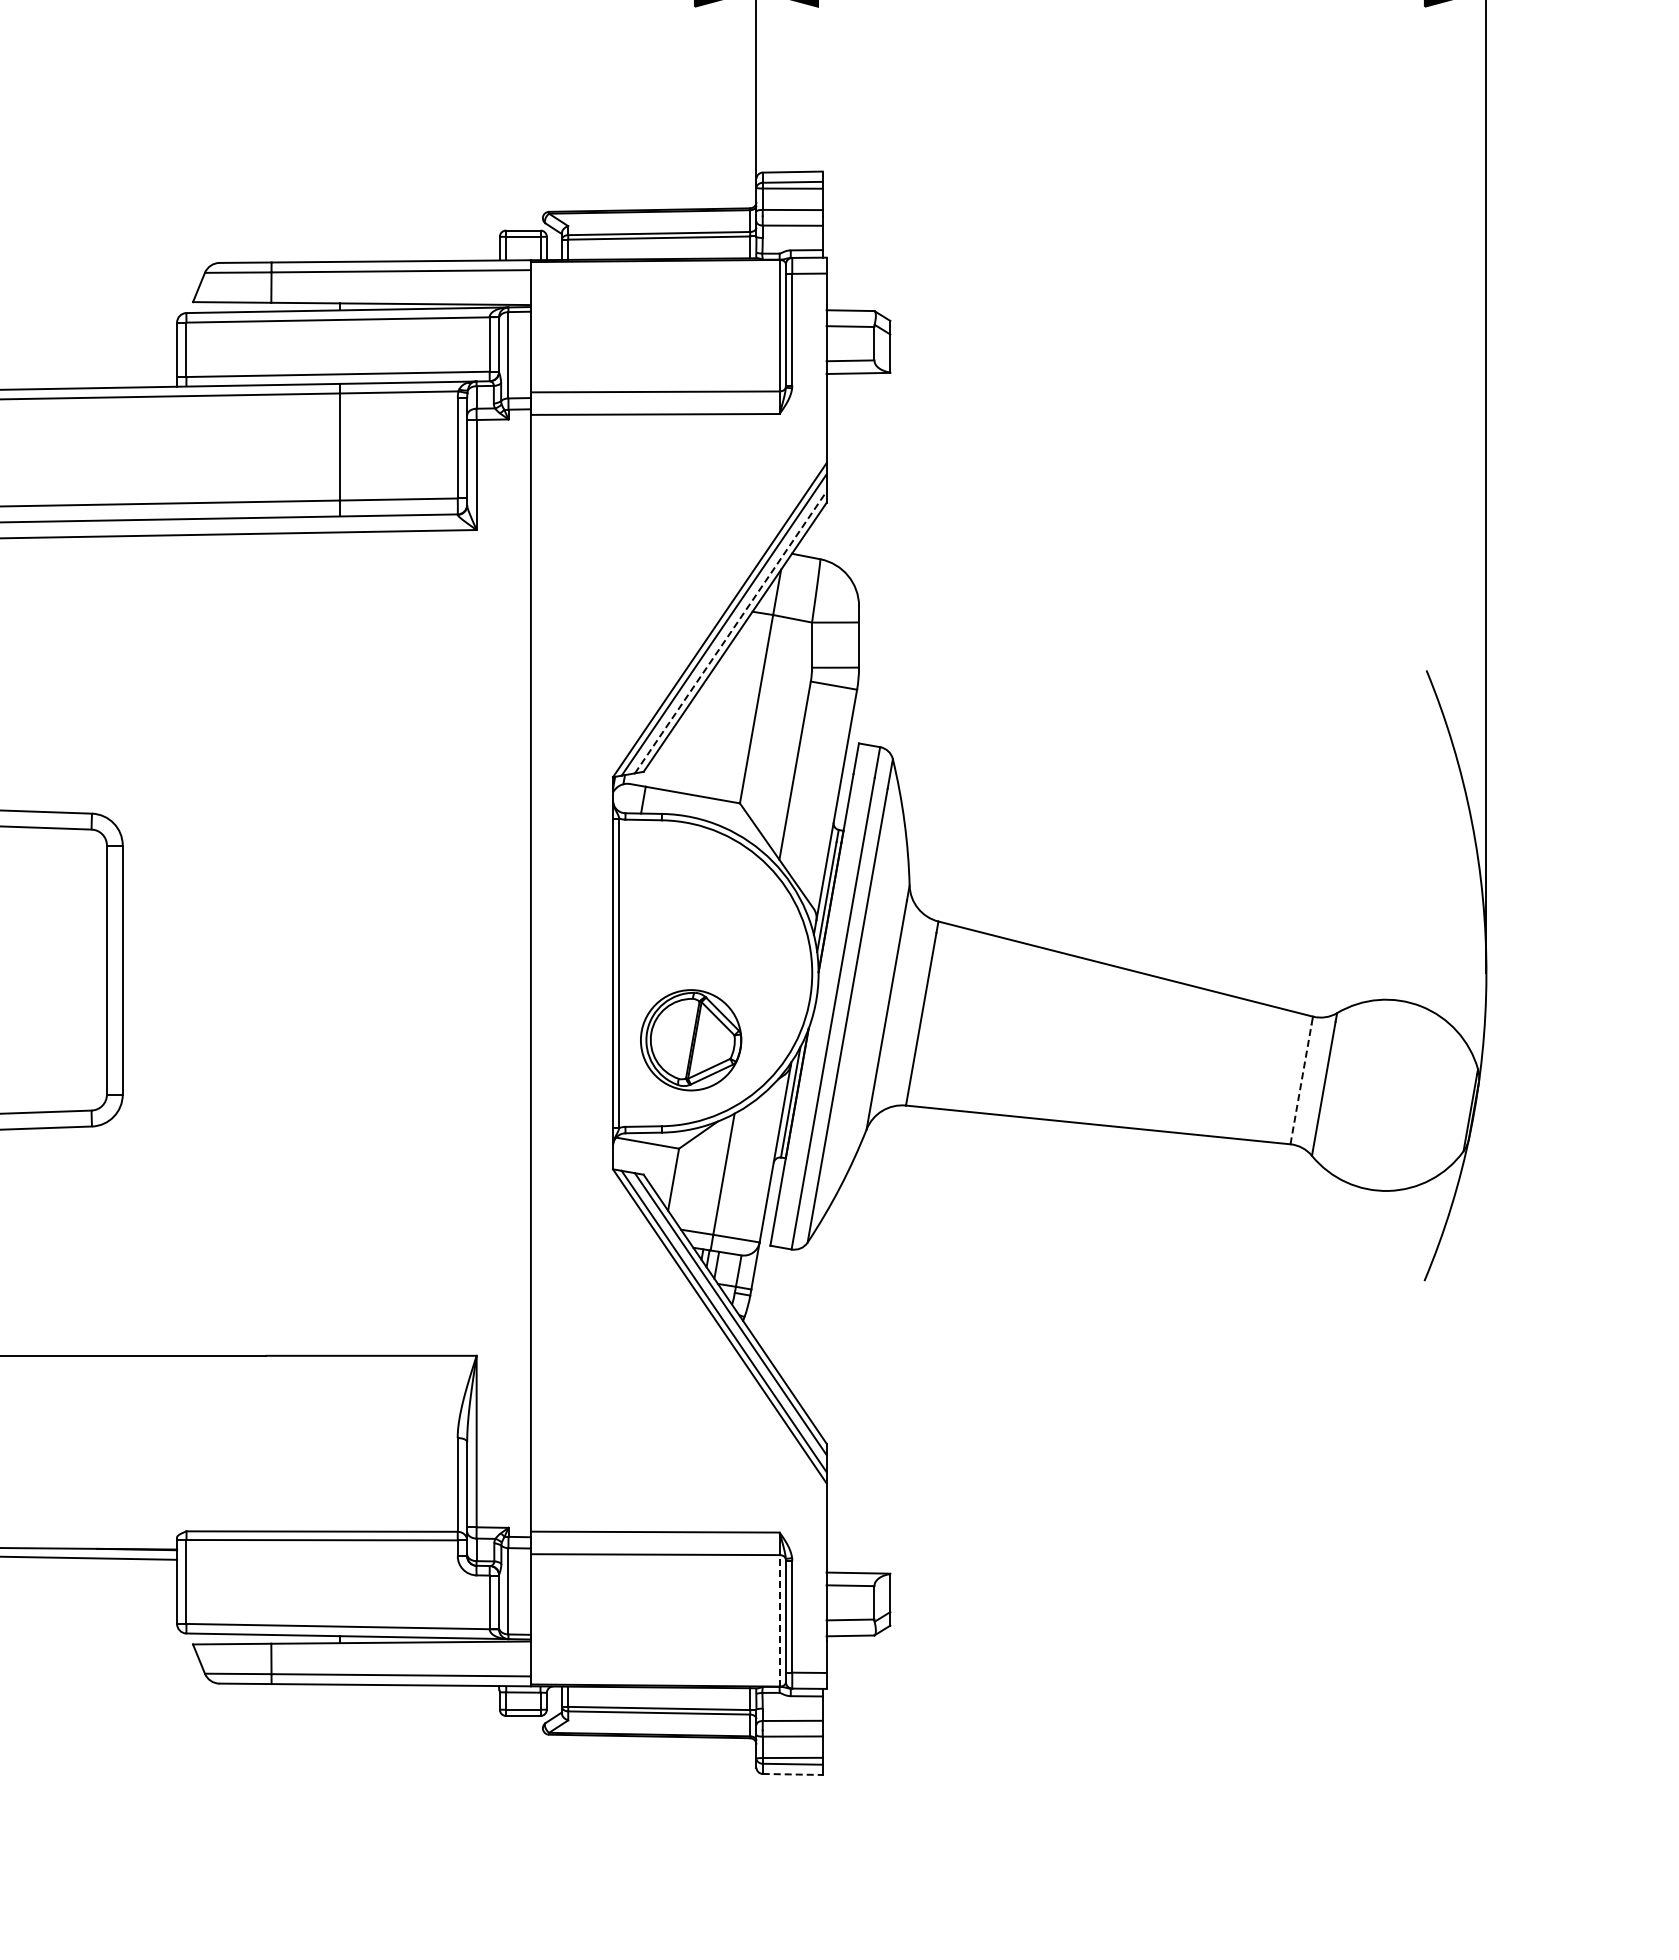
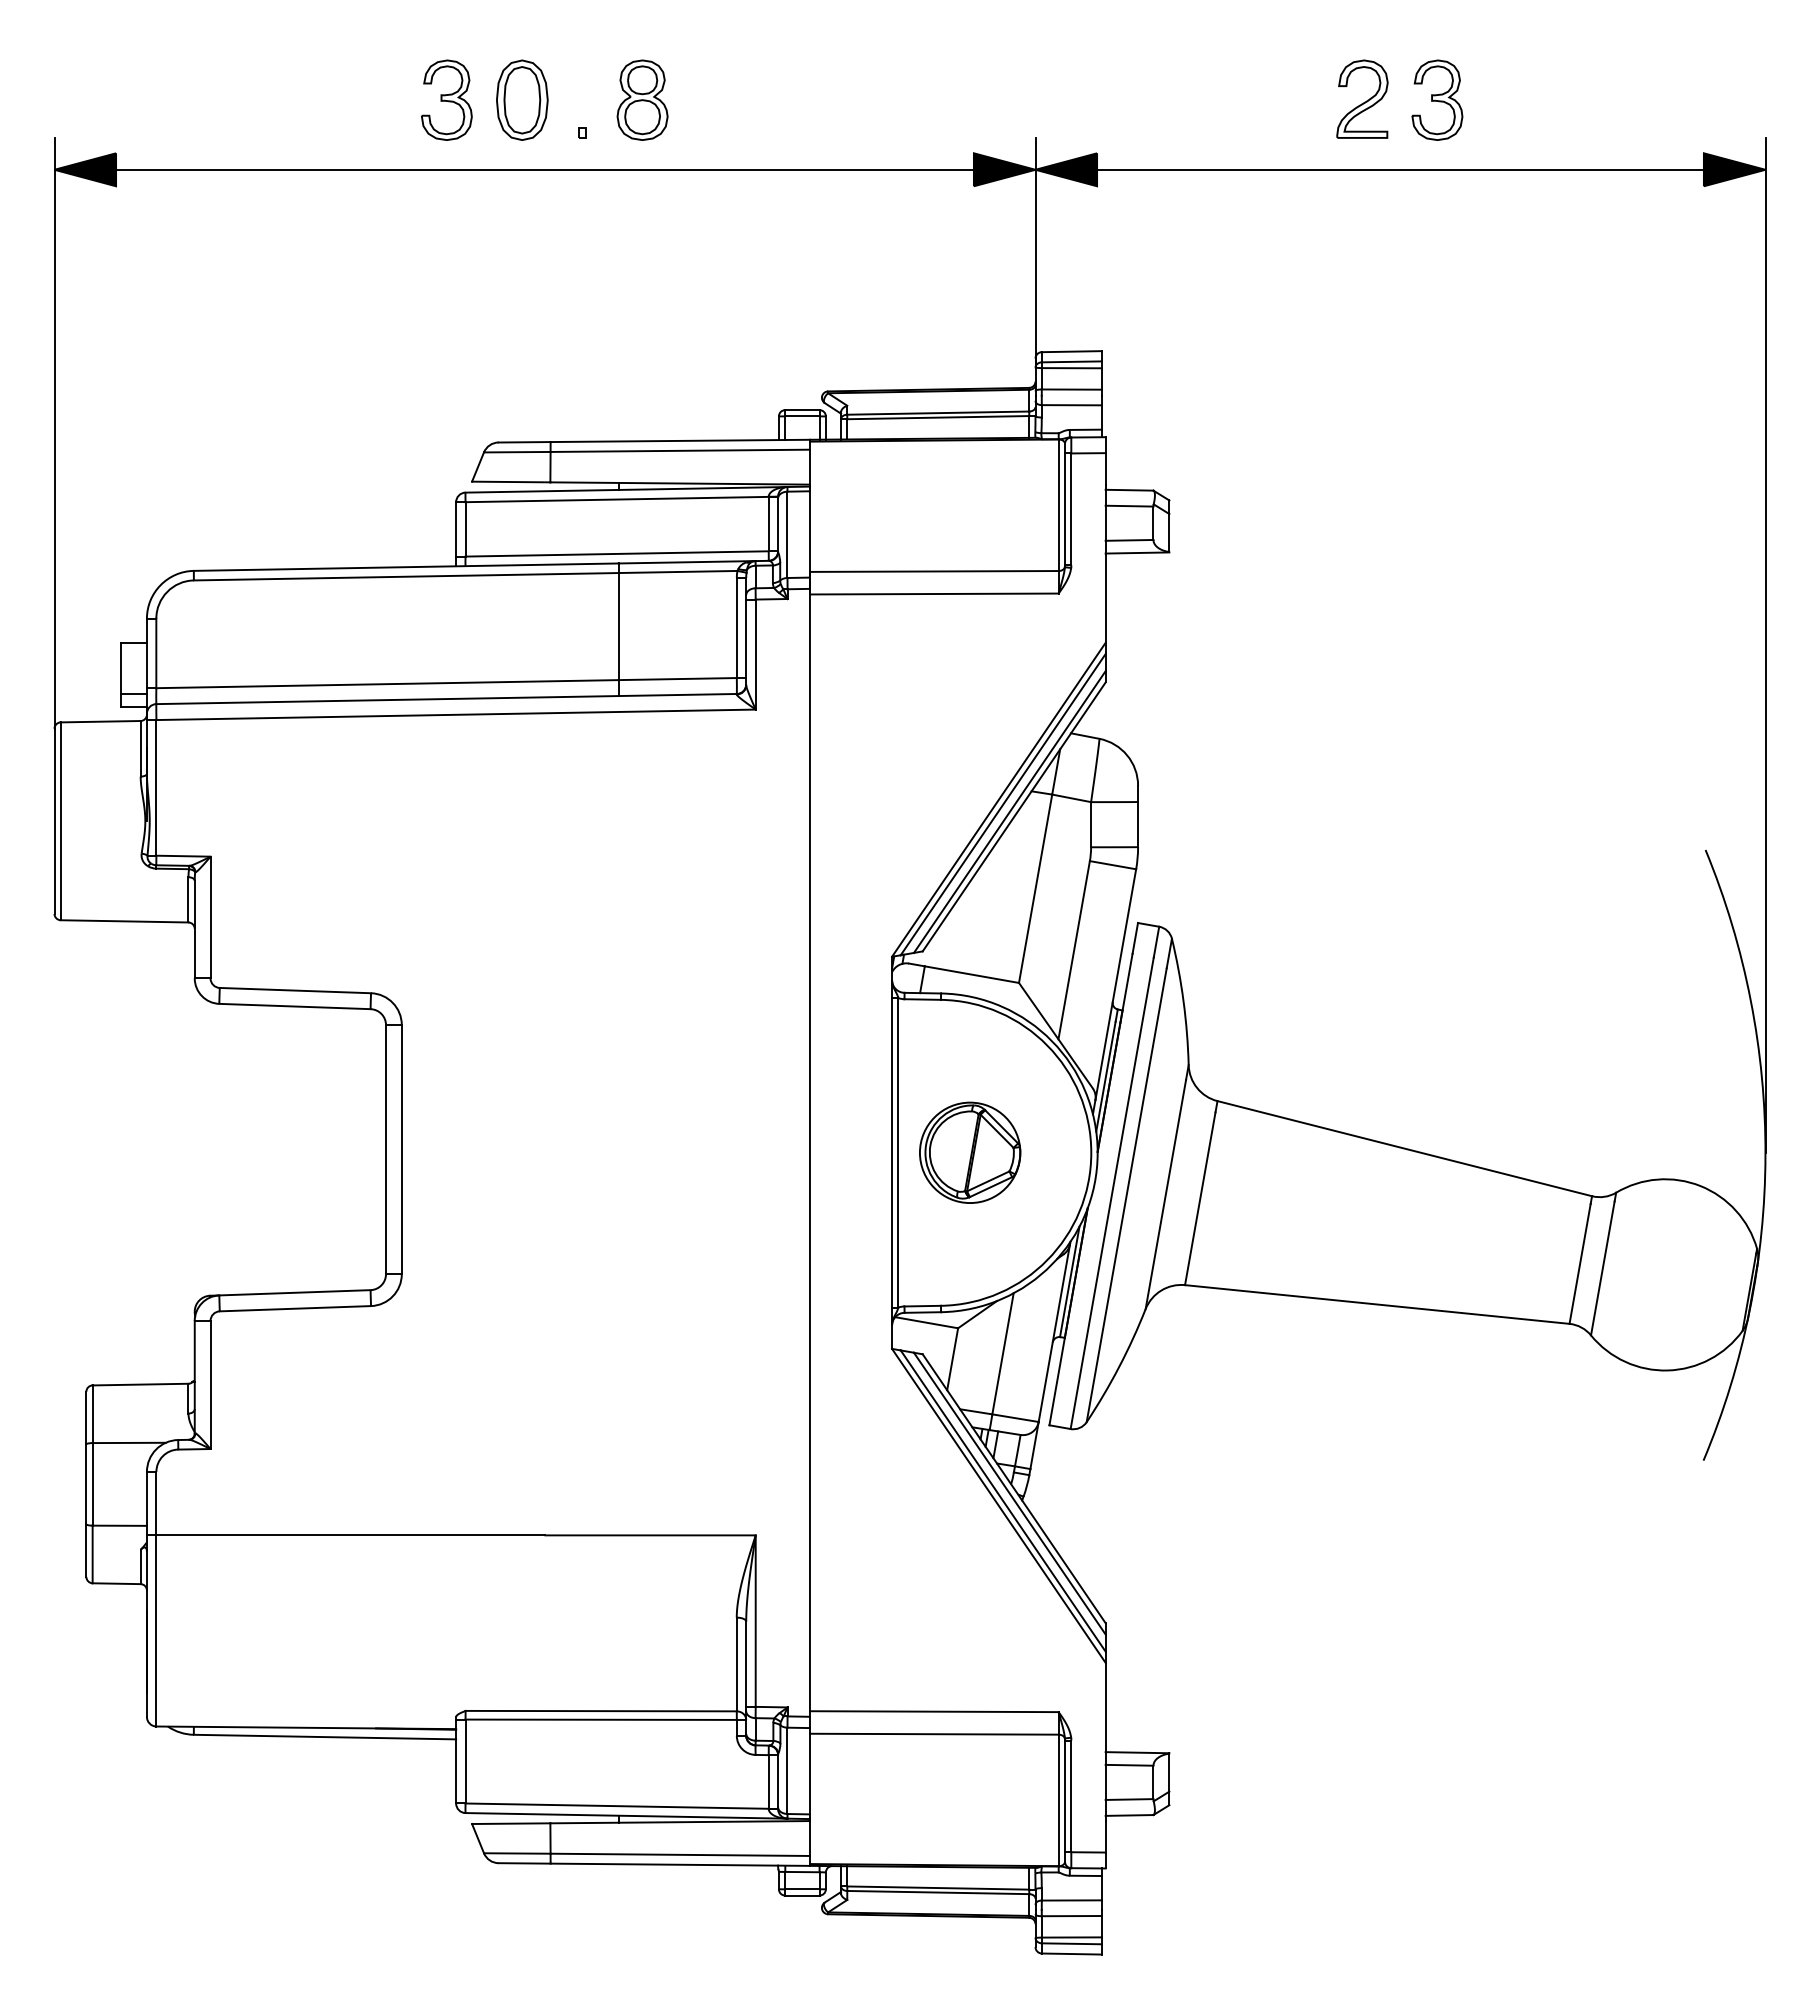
line: (731, 631) -> (1010, 811), dashed -> solid
part: (691, 1039) -> (970, 1152), moved
line: (1301, 1083) -> (1580, 1263), dashed -> solid
line: (779, 1620) -> (1058, 1800), dashed -> solid
line: (792, 1774) -> (1071, 1954), dashed -> solid

